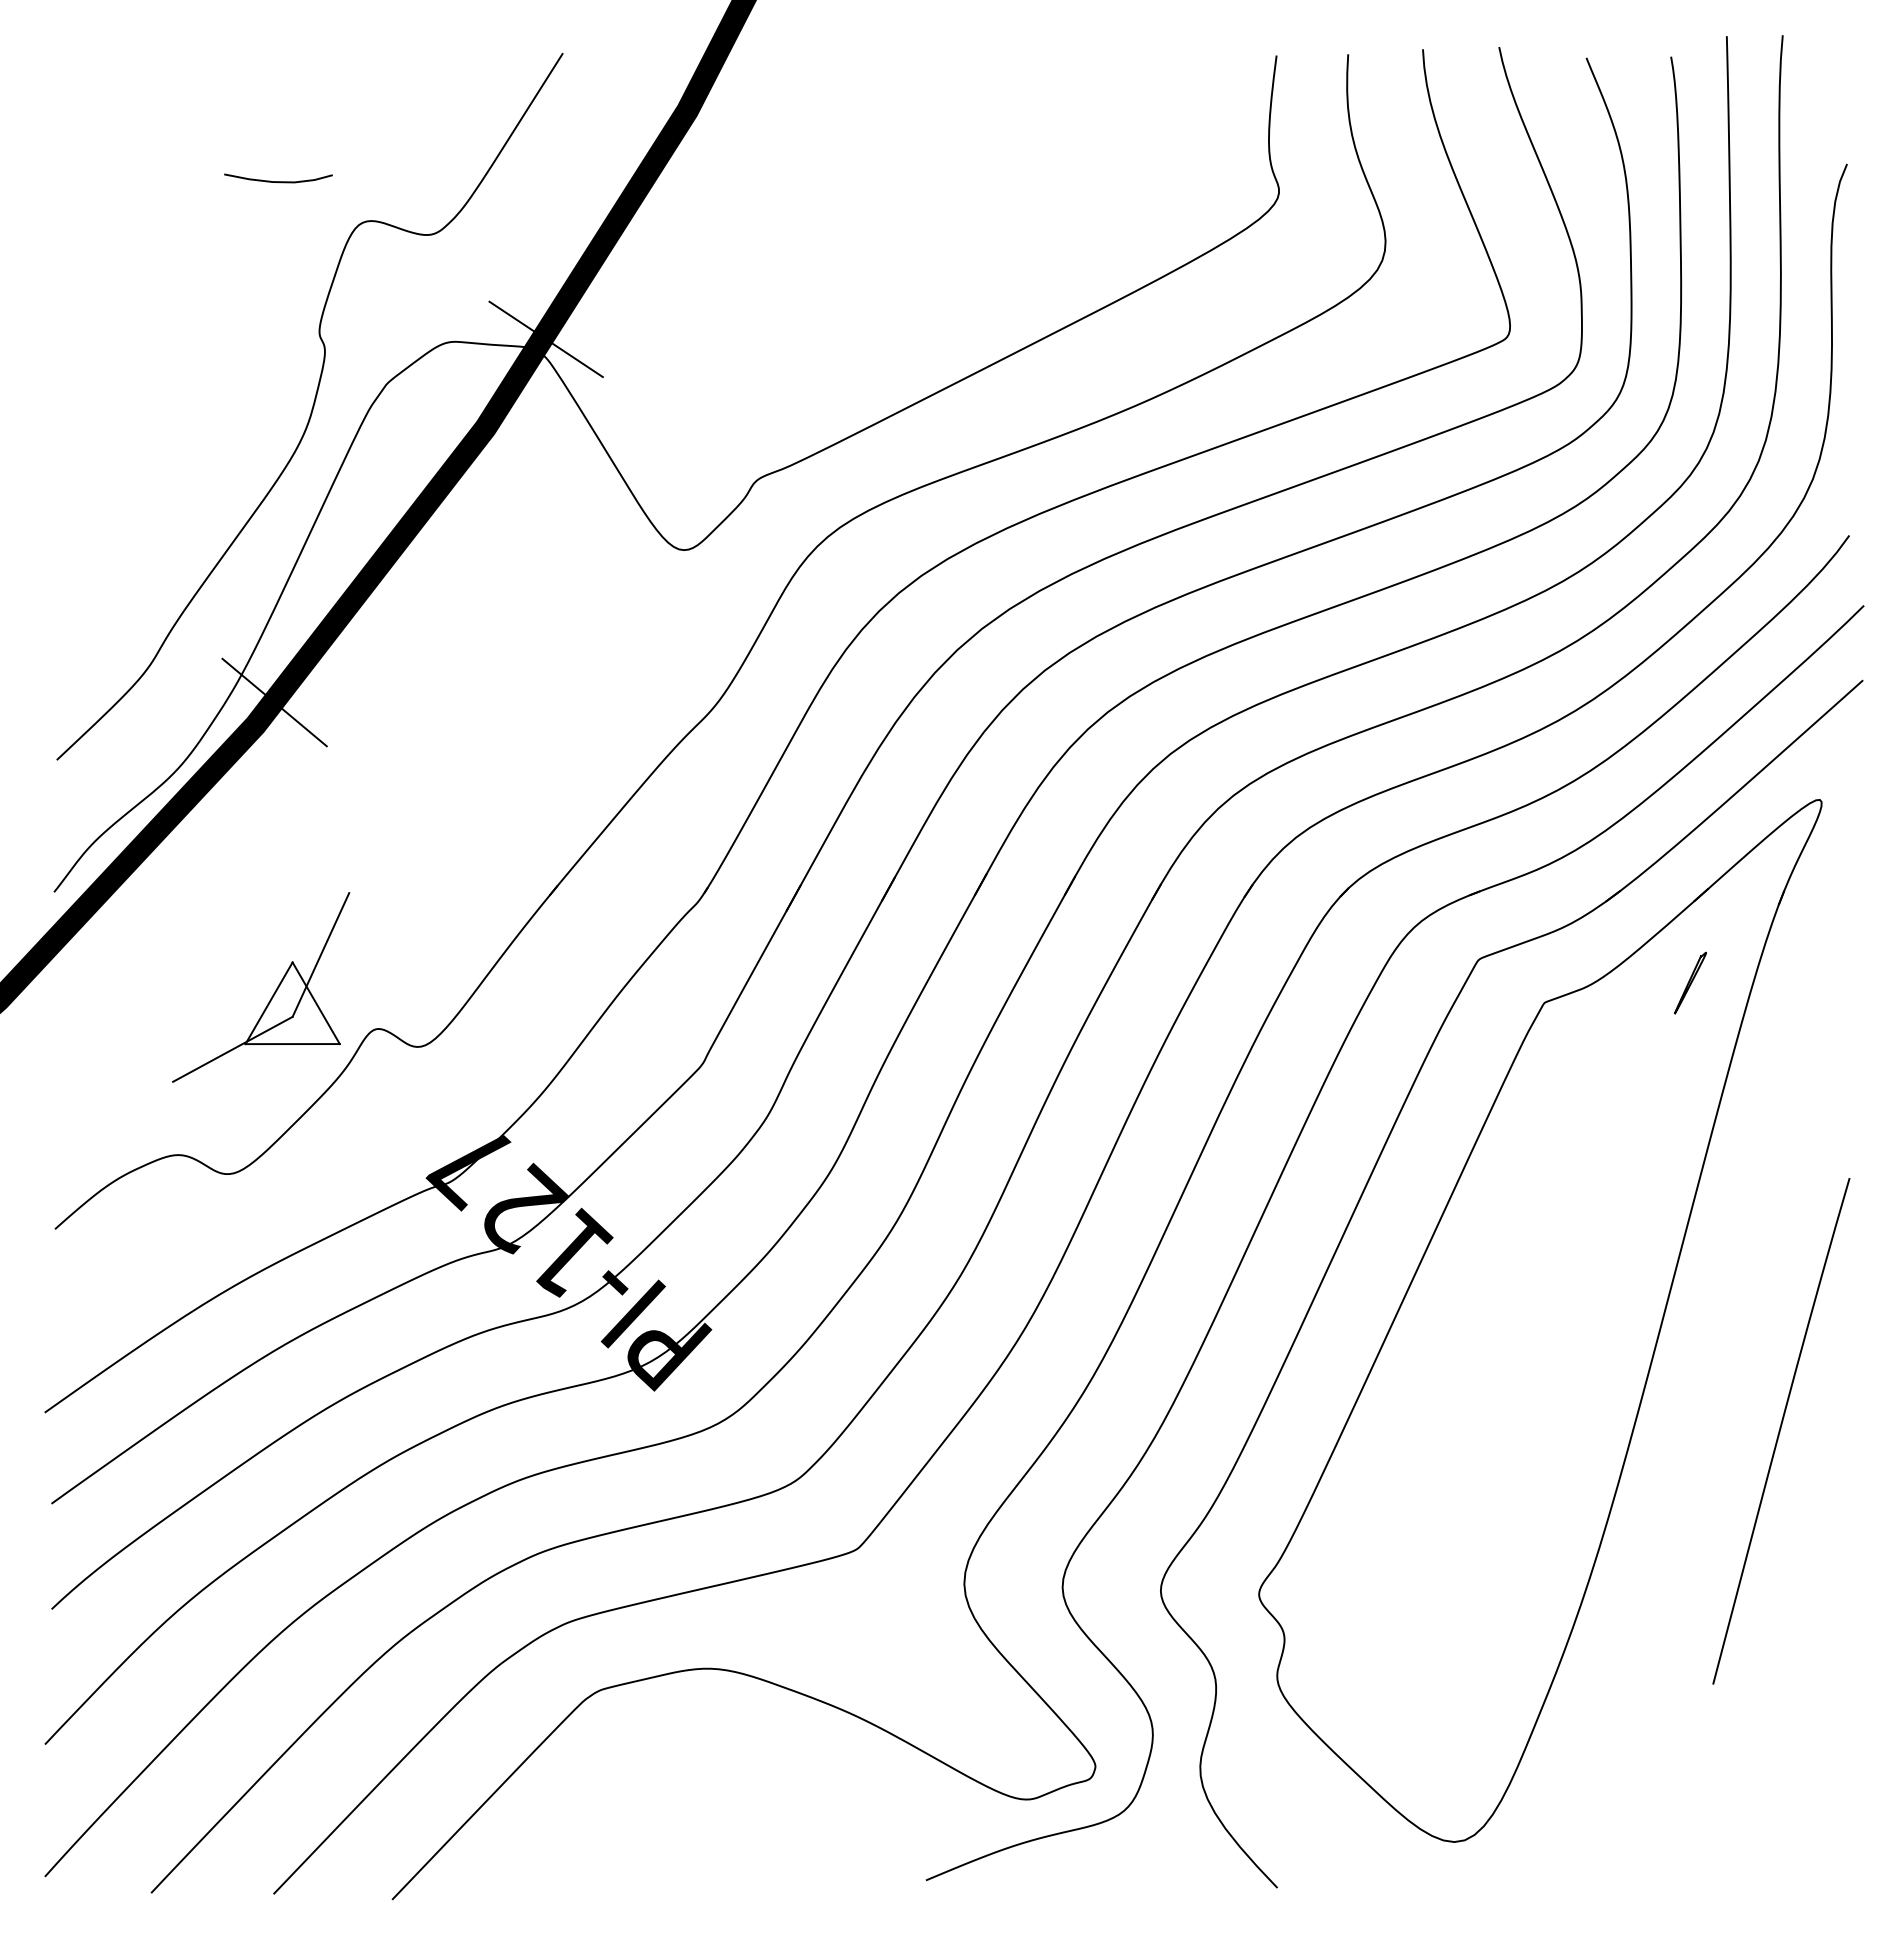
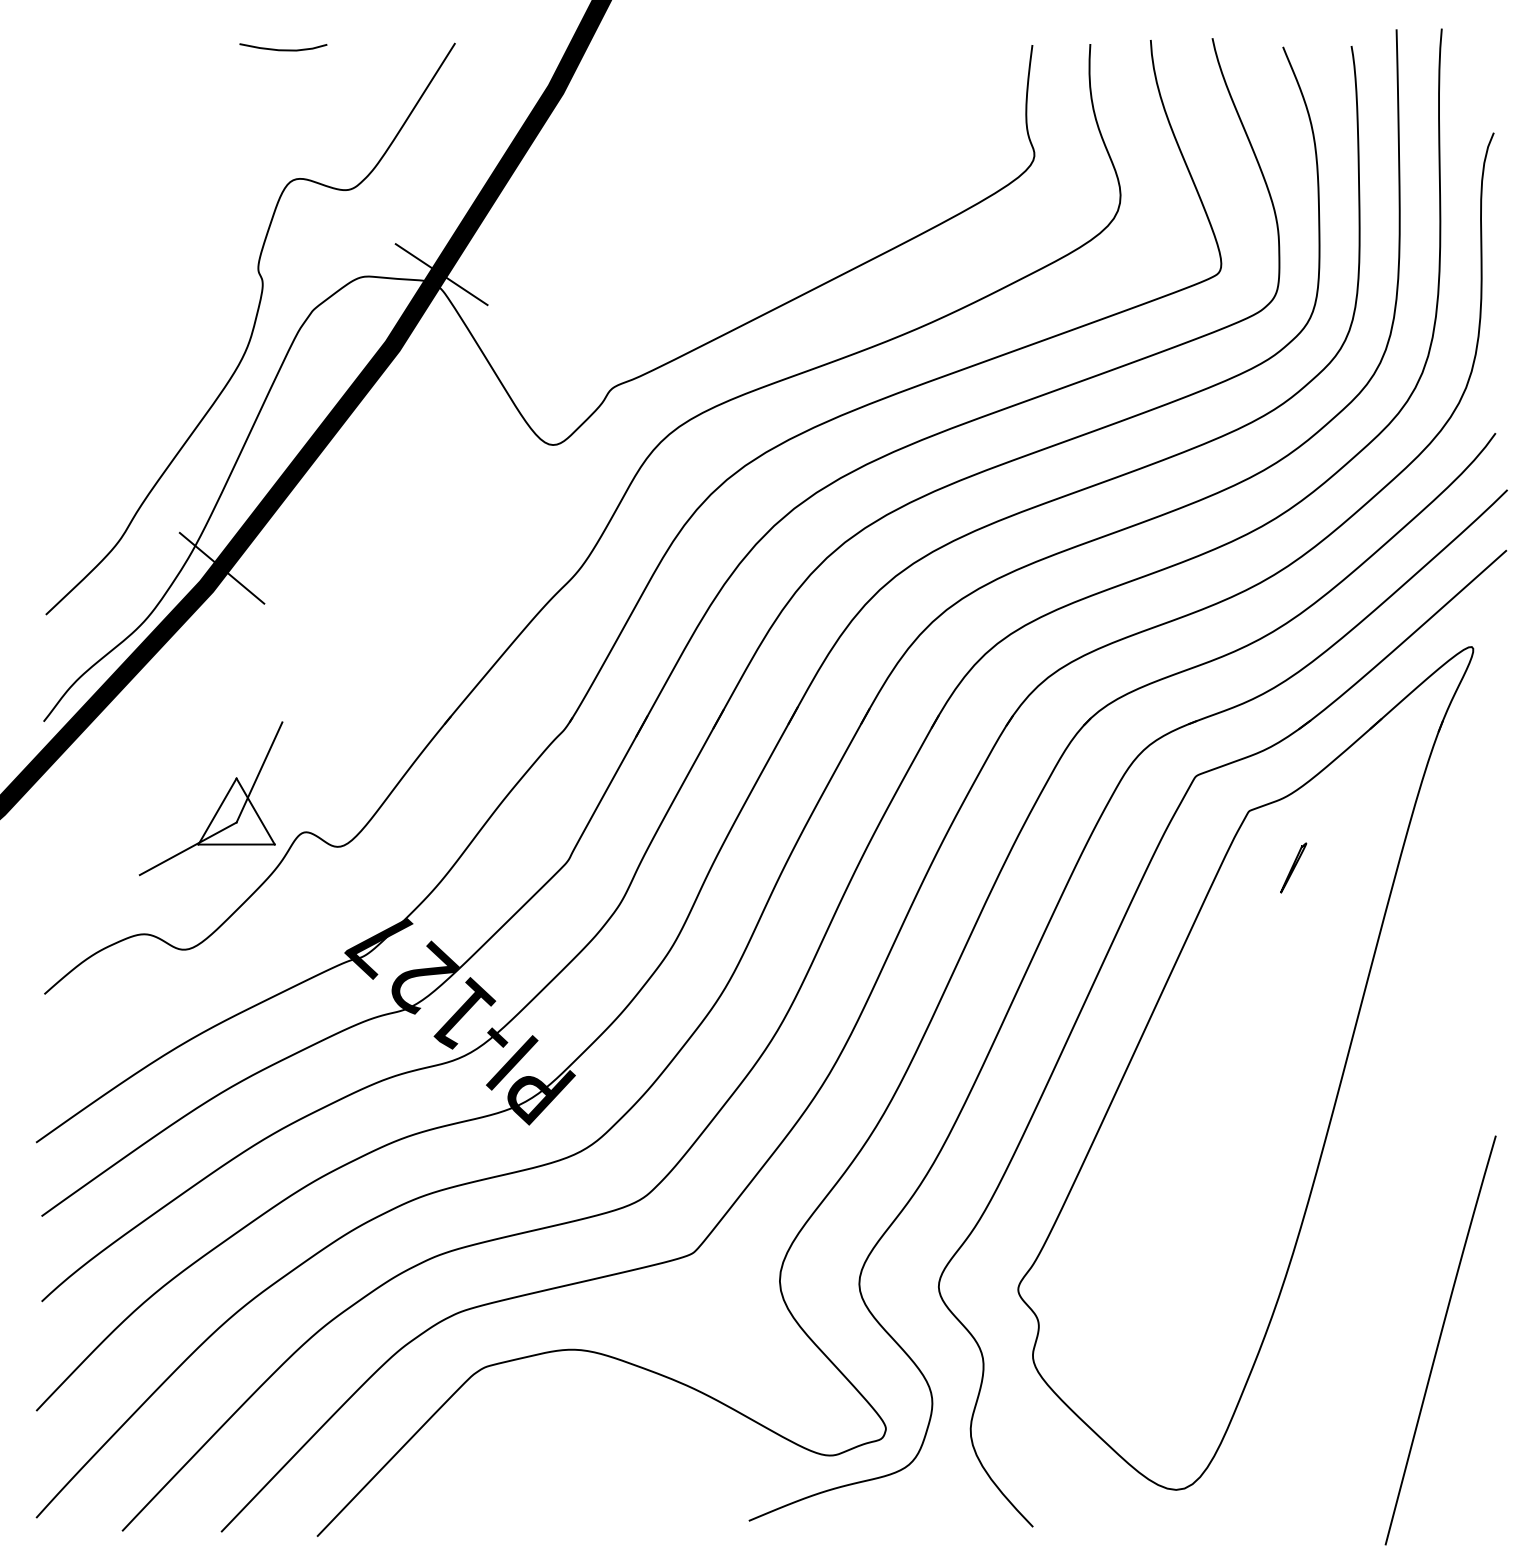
curve: (278, 181) -> (283, 49), moved
part: (1690, 983) -> (1293, 868), moved
curve: (1780, 1431) -> (1439, 1340), moved

